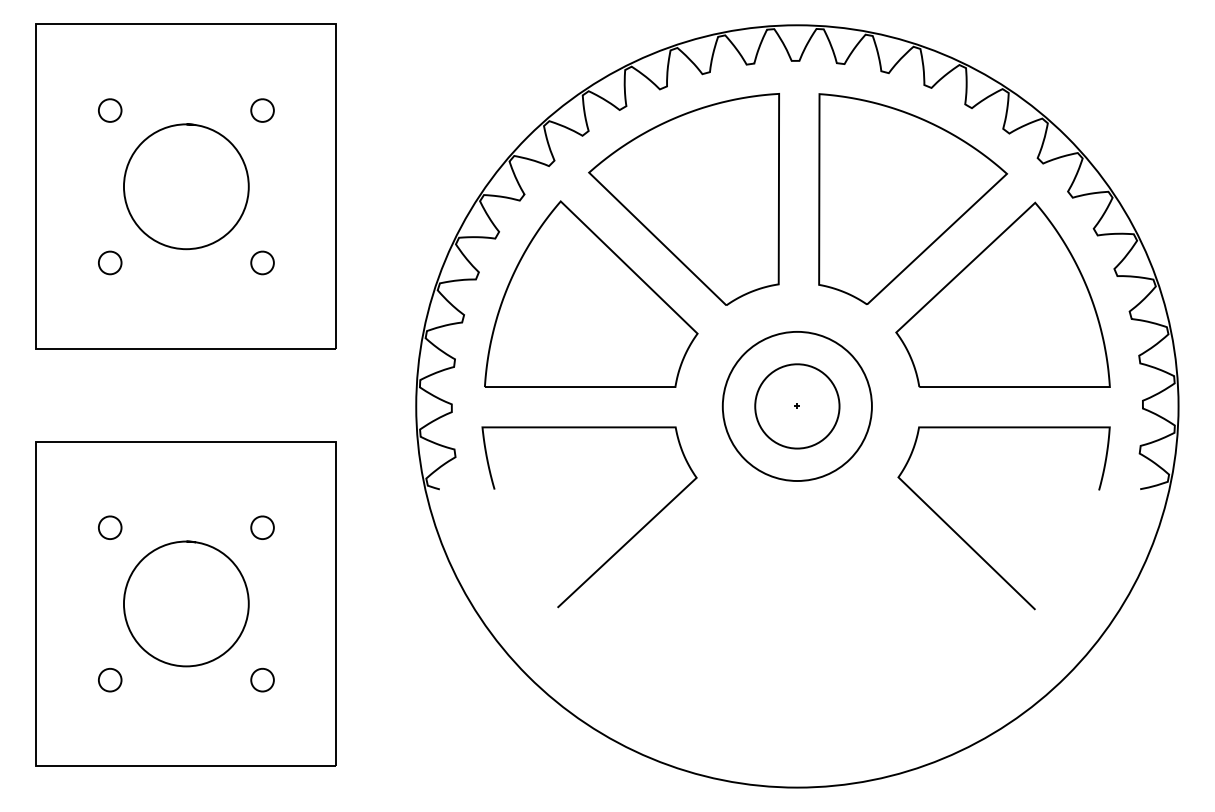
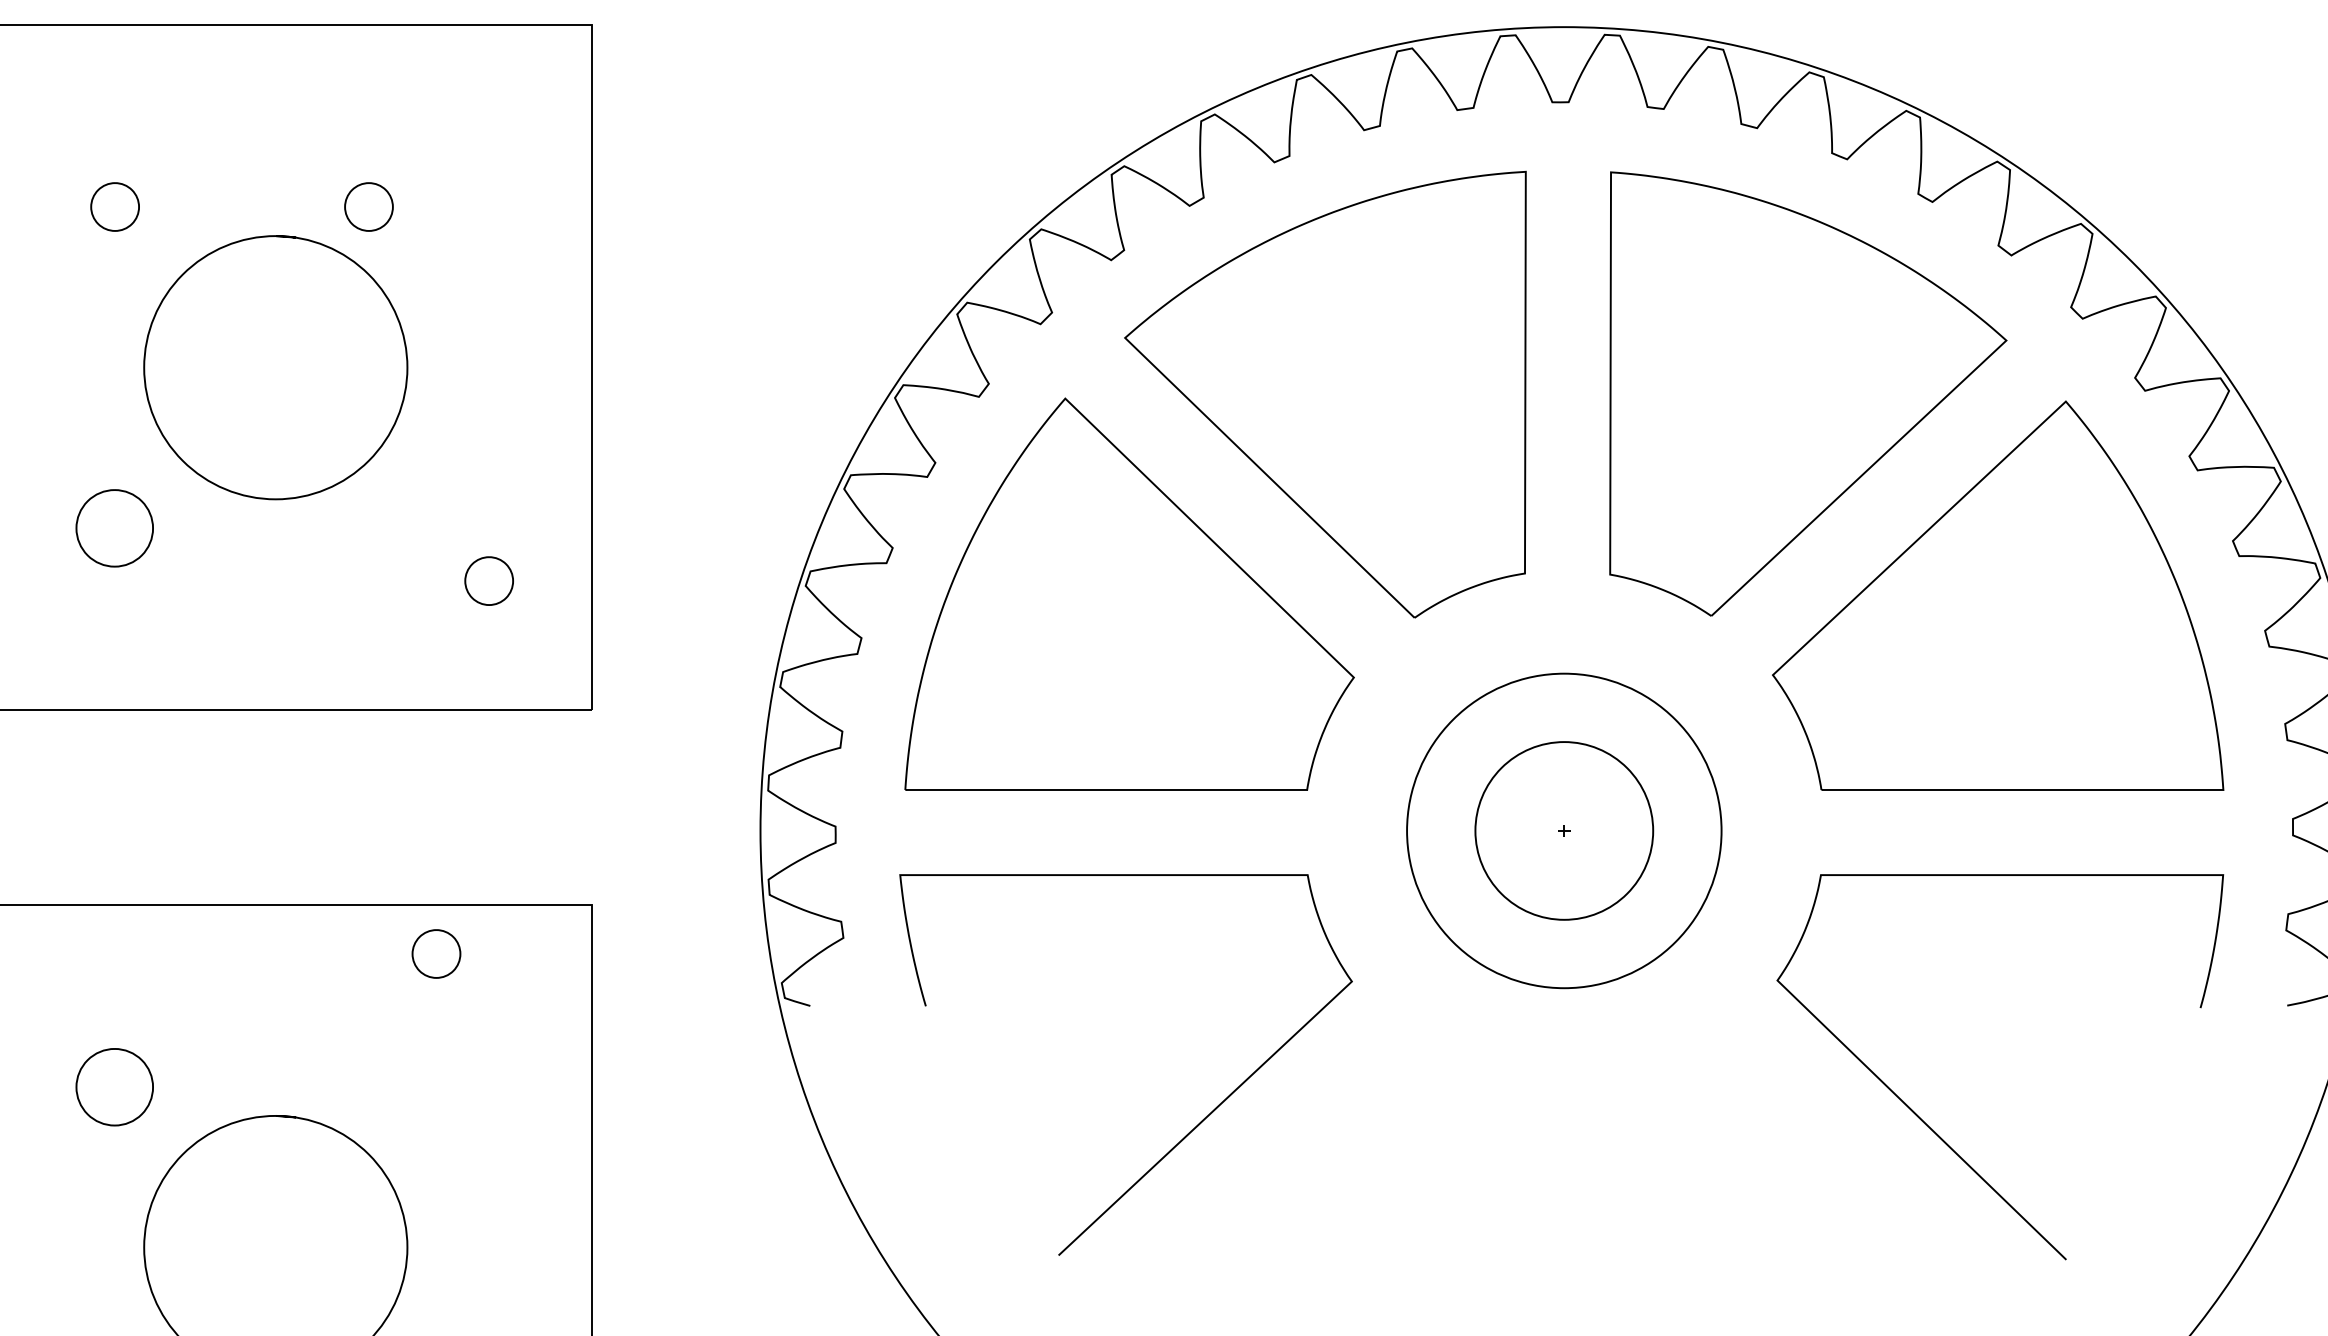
part: (262, 110) -> (368, 206), moved
part: (110, 262) -> (115, 527), size x1.6
part: (262, 262) -> (489, 580), moved
part: (110, 527) -> (115, 1086), size x1.6
part: (262, 527) -> (436, 953), moved

